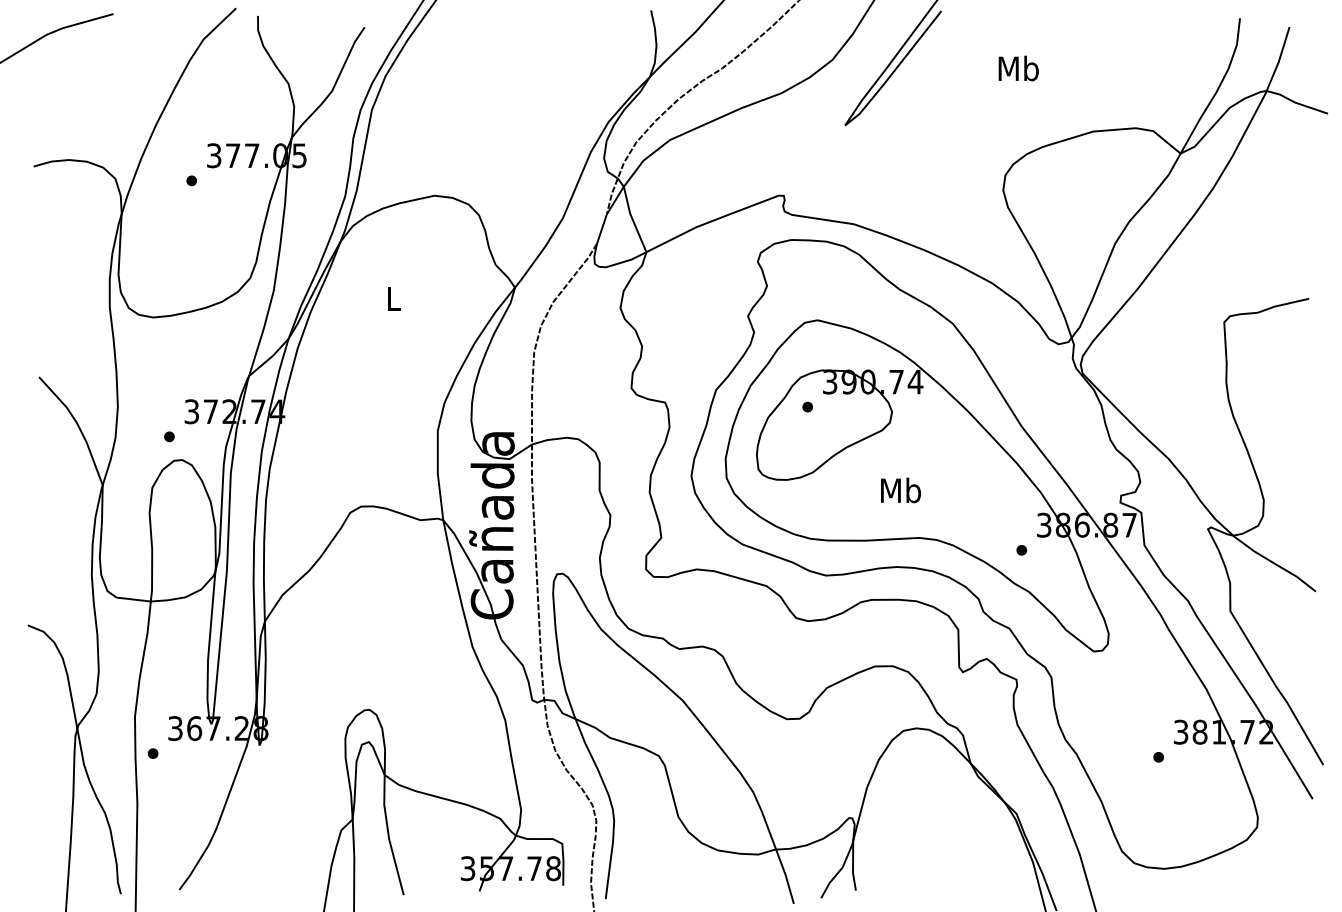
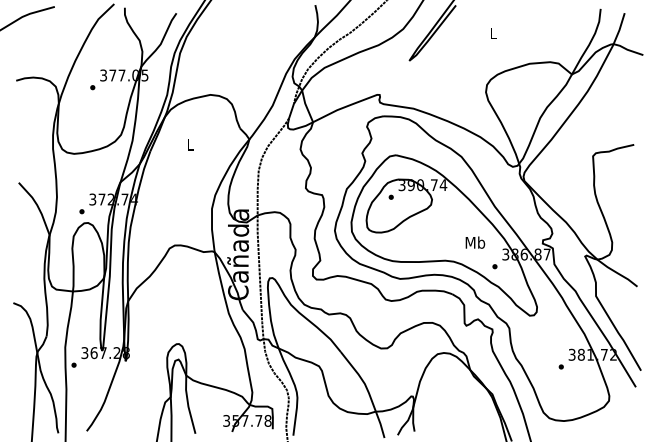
text: (1018, 69) -> (493, 33), Mb -> L
text: (901, 490) -> (475, 242), moved

